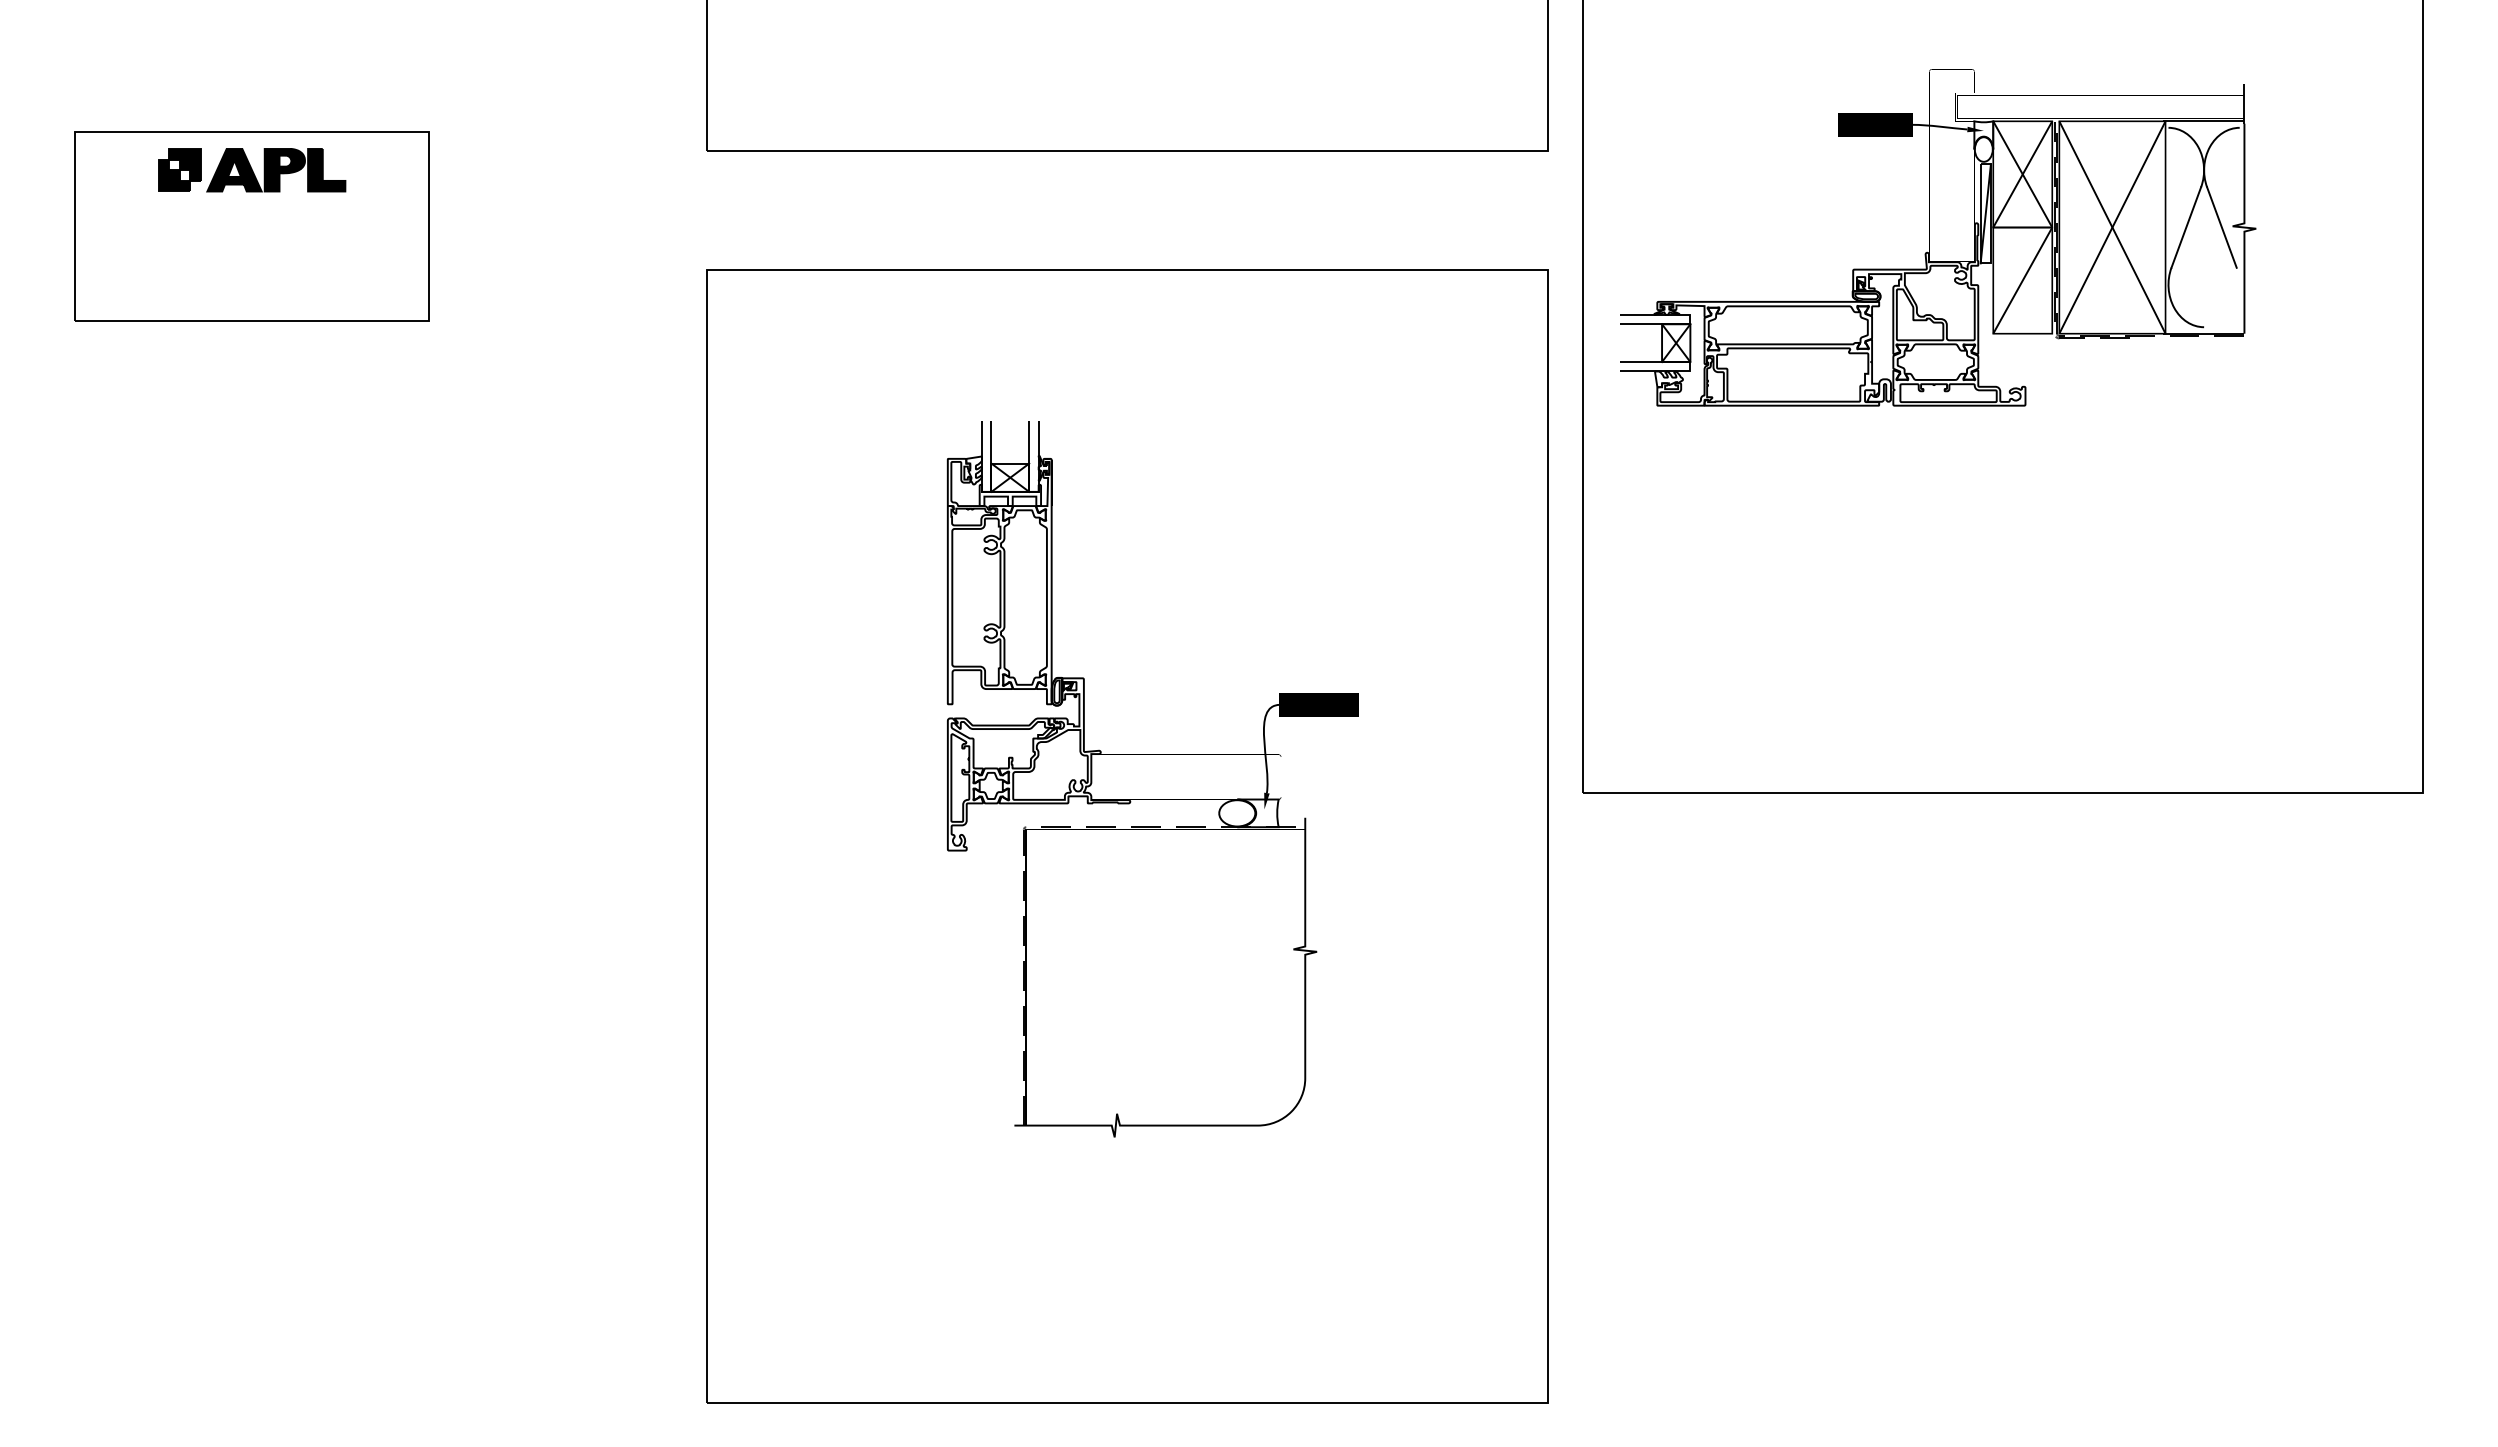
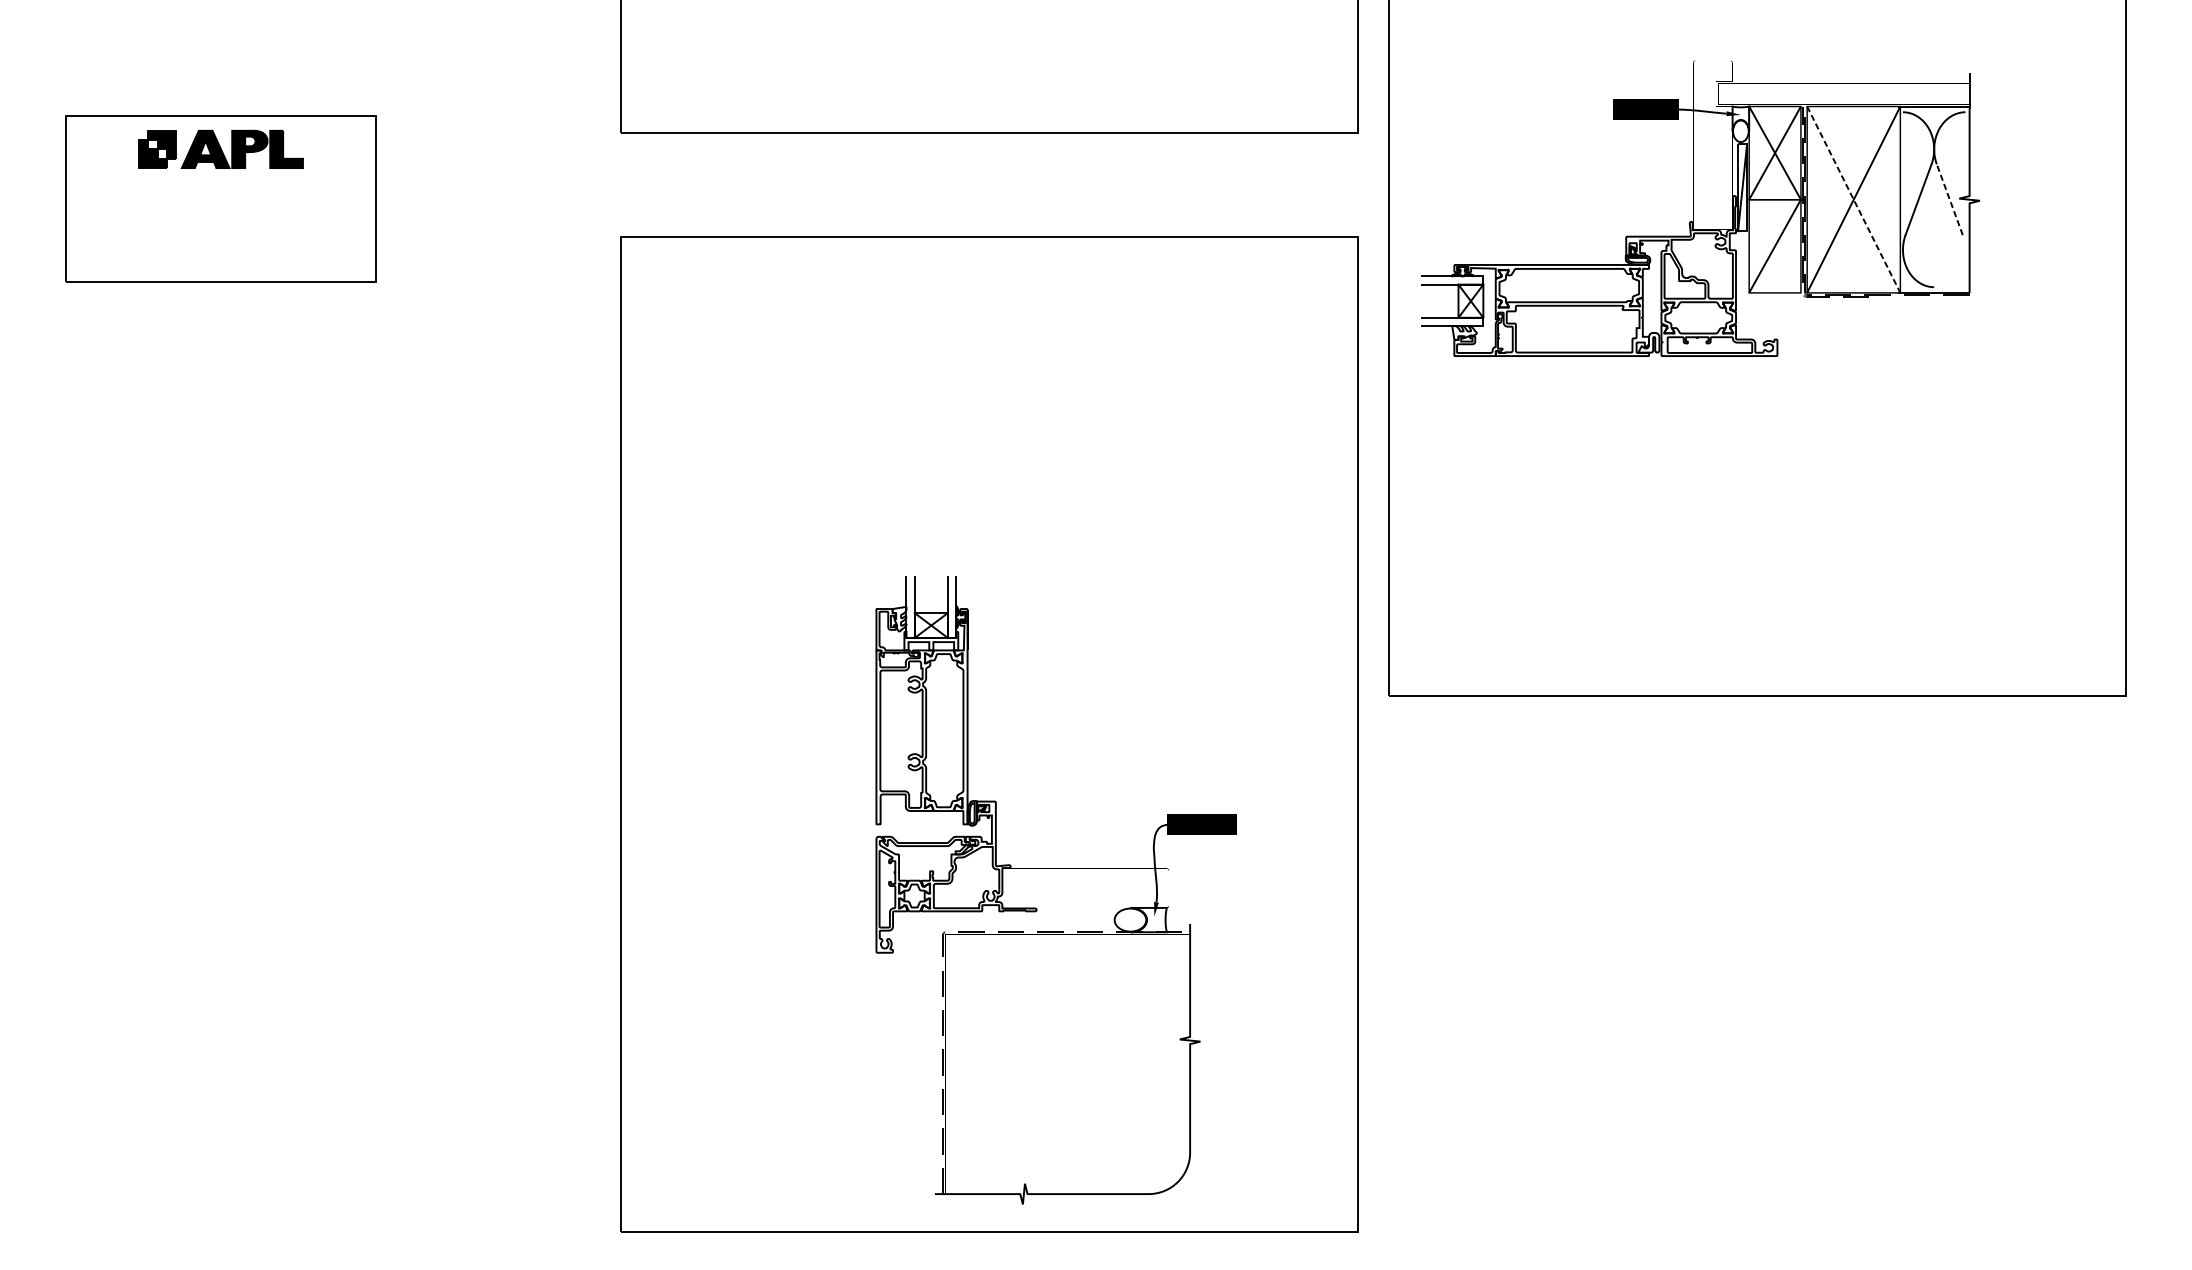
line: (2112, 227) -> (1853, 199), solid -> dashed
line: (2221, 227) -> (1949, 199), solid -> dashed
part: (1152, 779) -> (1056, 890), moved

